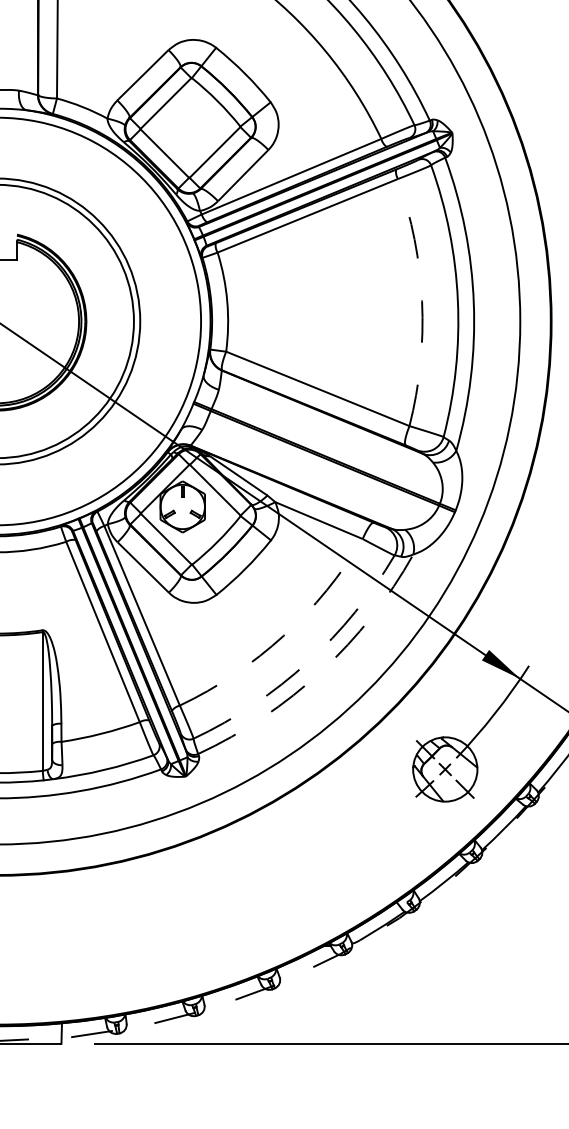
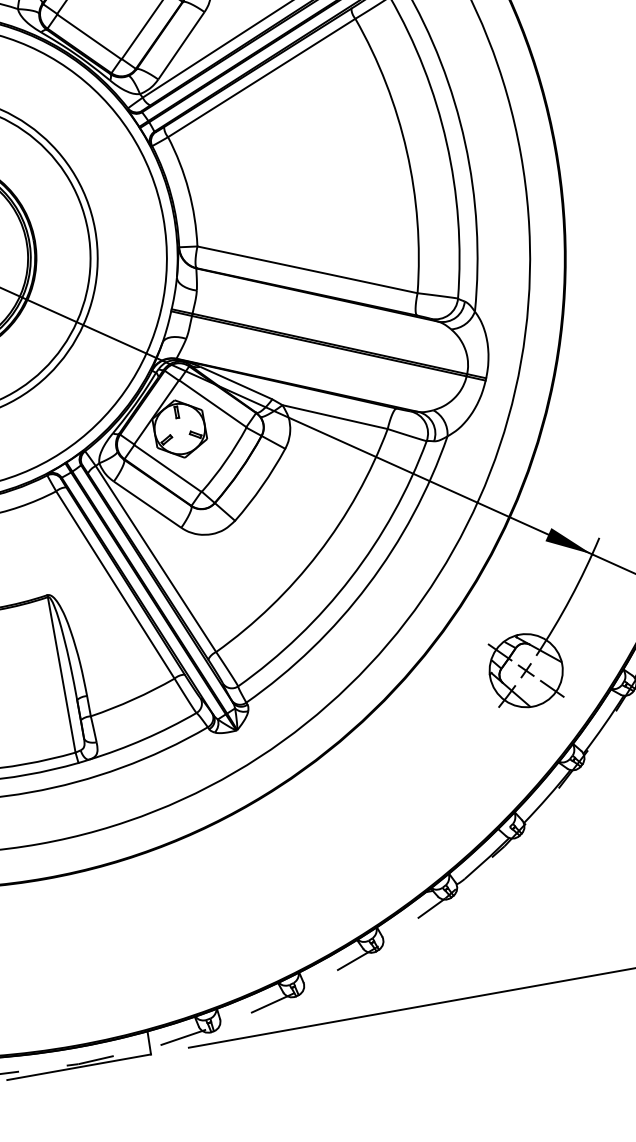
arc: (422, 301) -> (407, 151), dashed -> solid
arc: (283, 635) -> (318, 552), dashed -> solid
arc: (307, 662) -> (350, 578), dashed -> solid
arc: (321, 671) -> (367, 585), dashed -> solid

